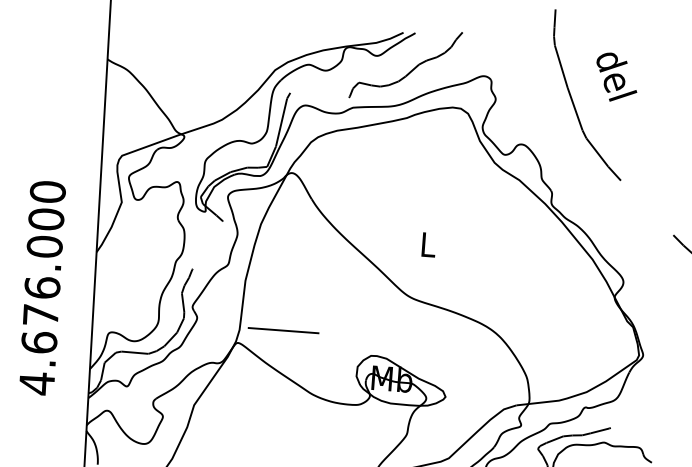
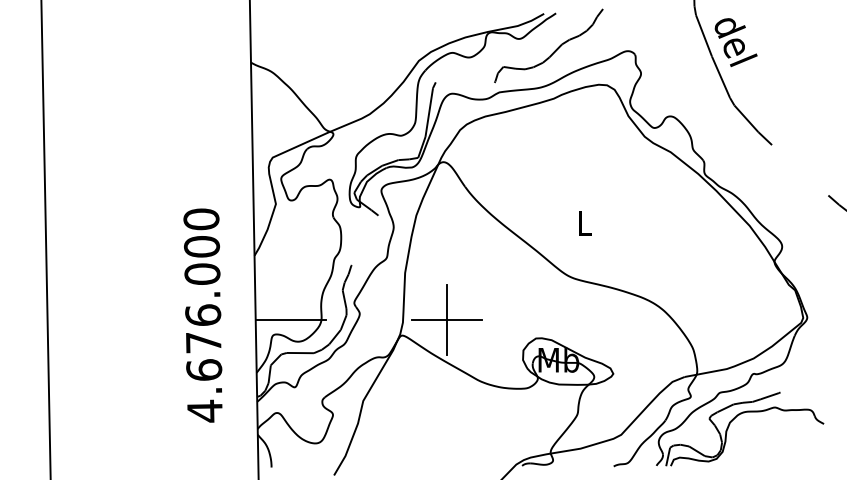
text: (616, 77) -> (735, 42), moved
text: (41, 287) -> (202, 315), moved
line: (127, 318) -> (290, 319), added
line: (283, 330) -> (446, 319), added

